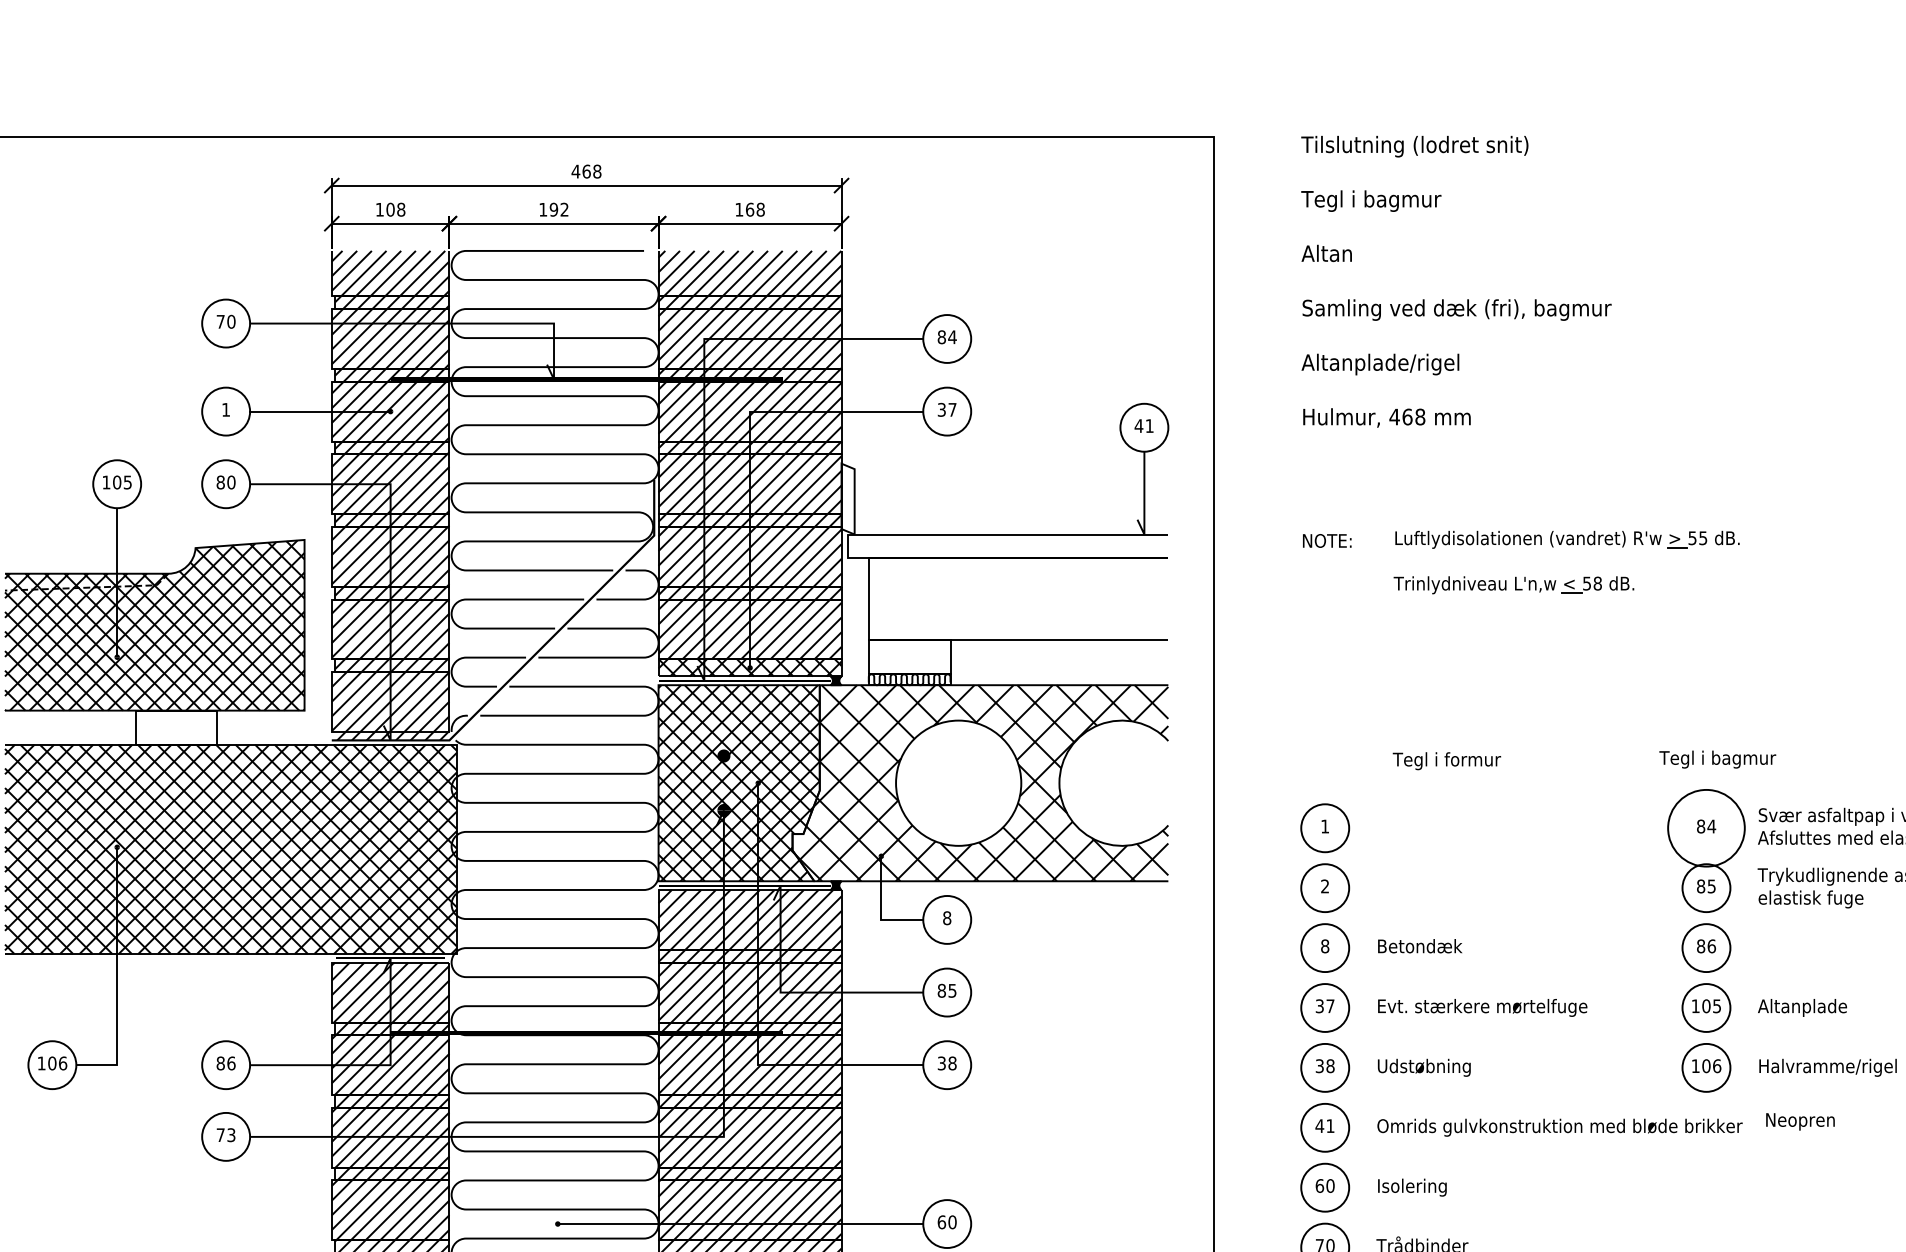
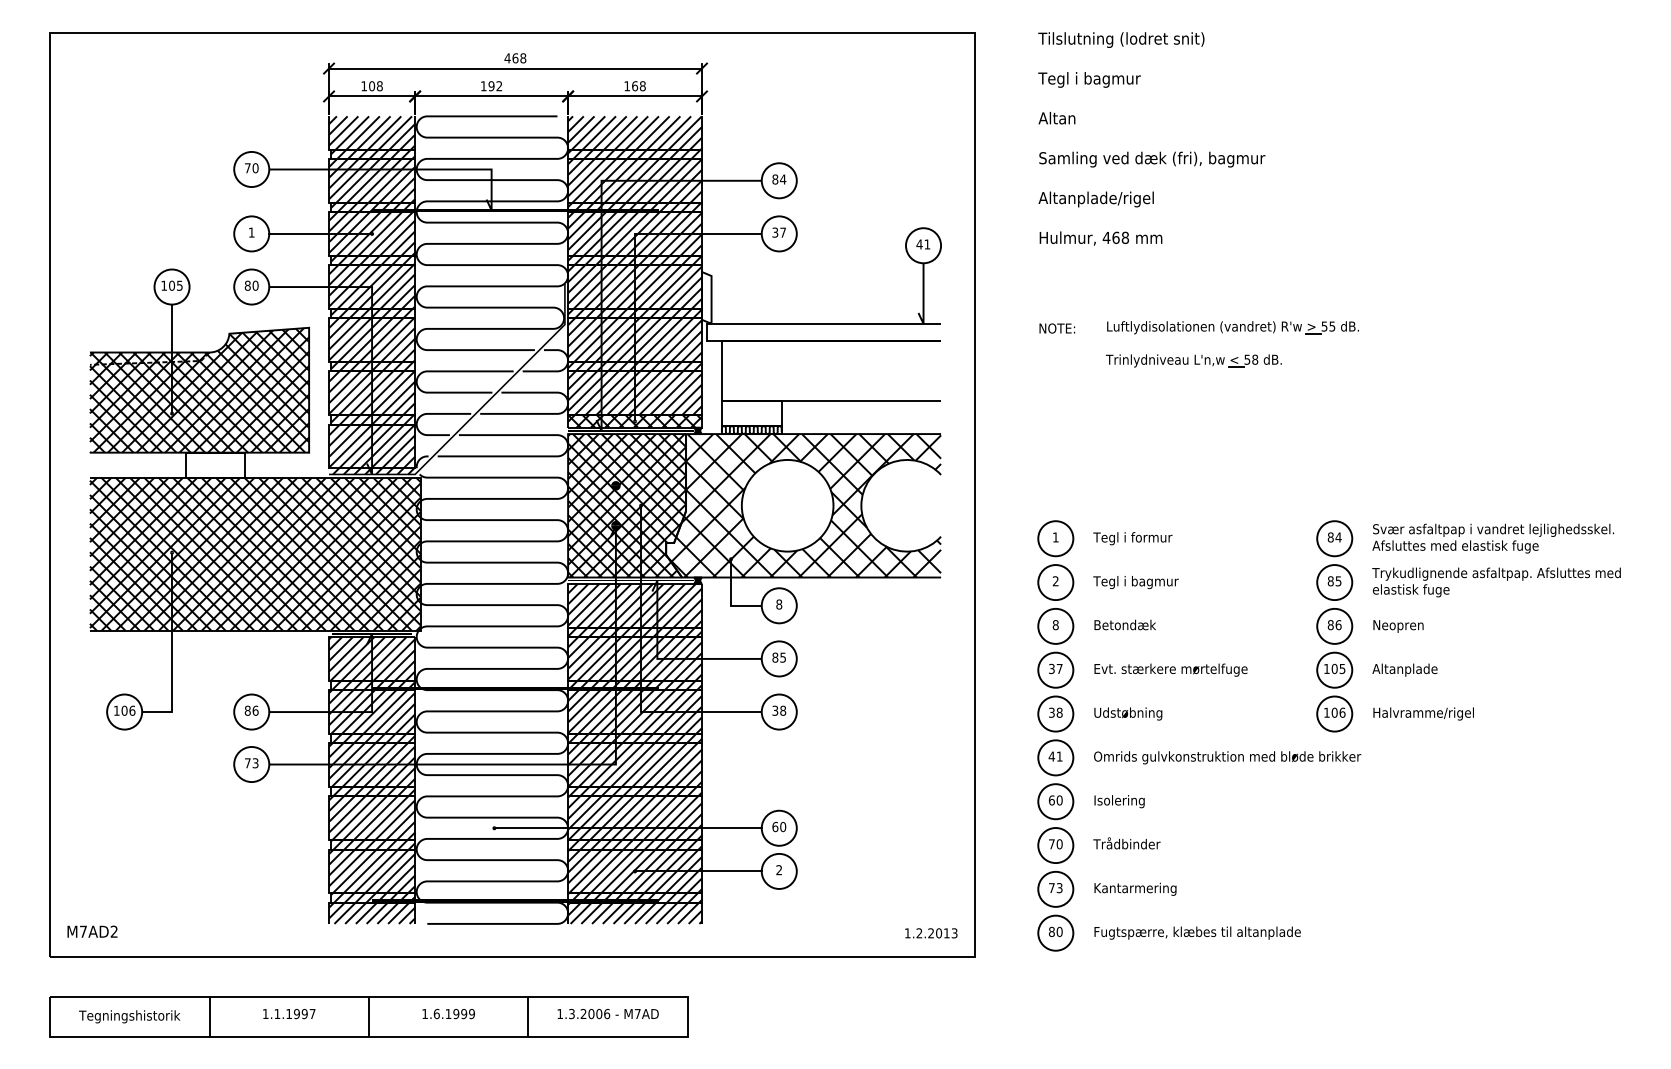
text: (1717, 759) -> (1135, 582), moved
text: (1446, 760) -> (1132, 538), moved
circle: (1706, 827) -> (1334, 538), size x0.62
text: (1800, 1121) -> (1398, 626), moved

